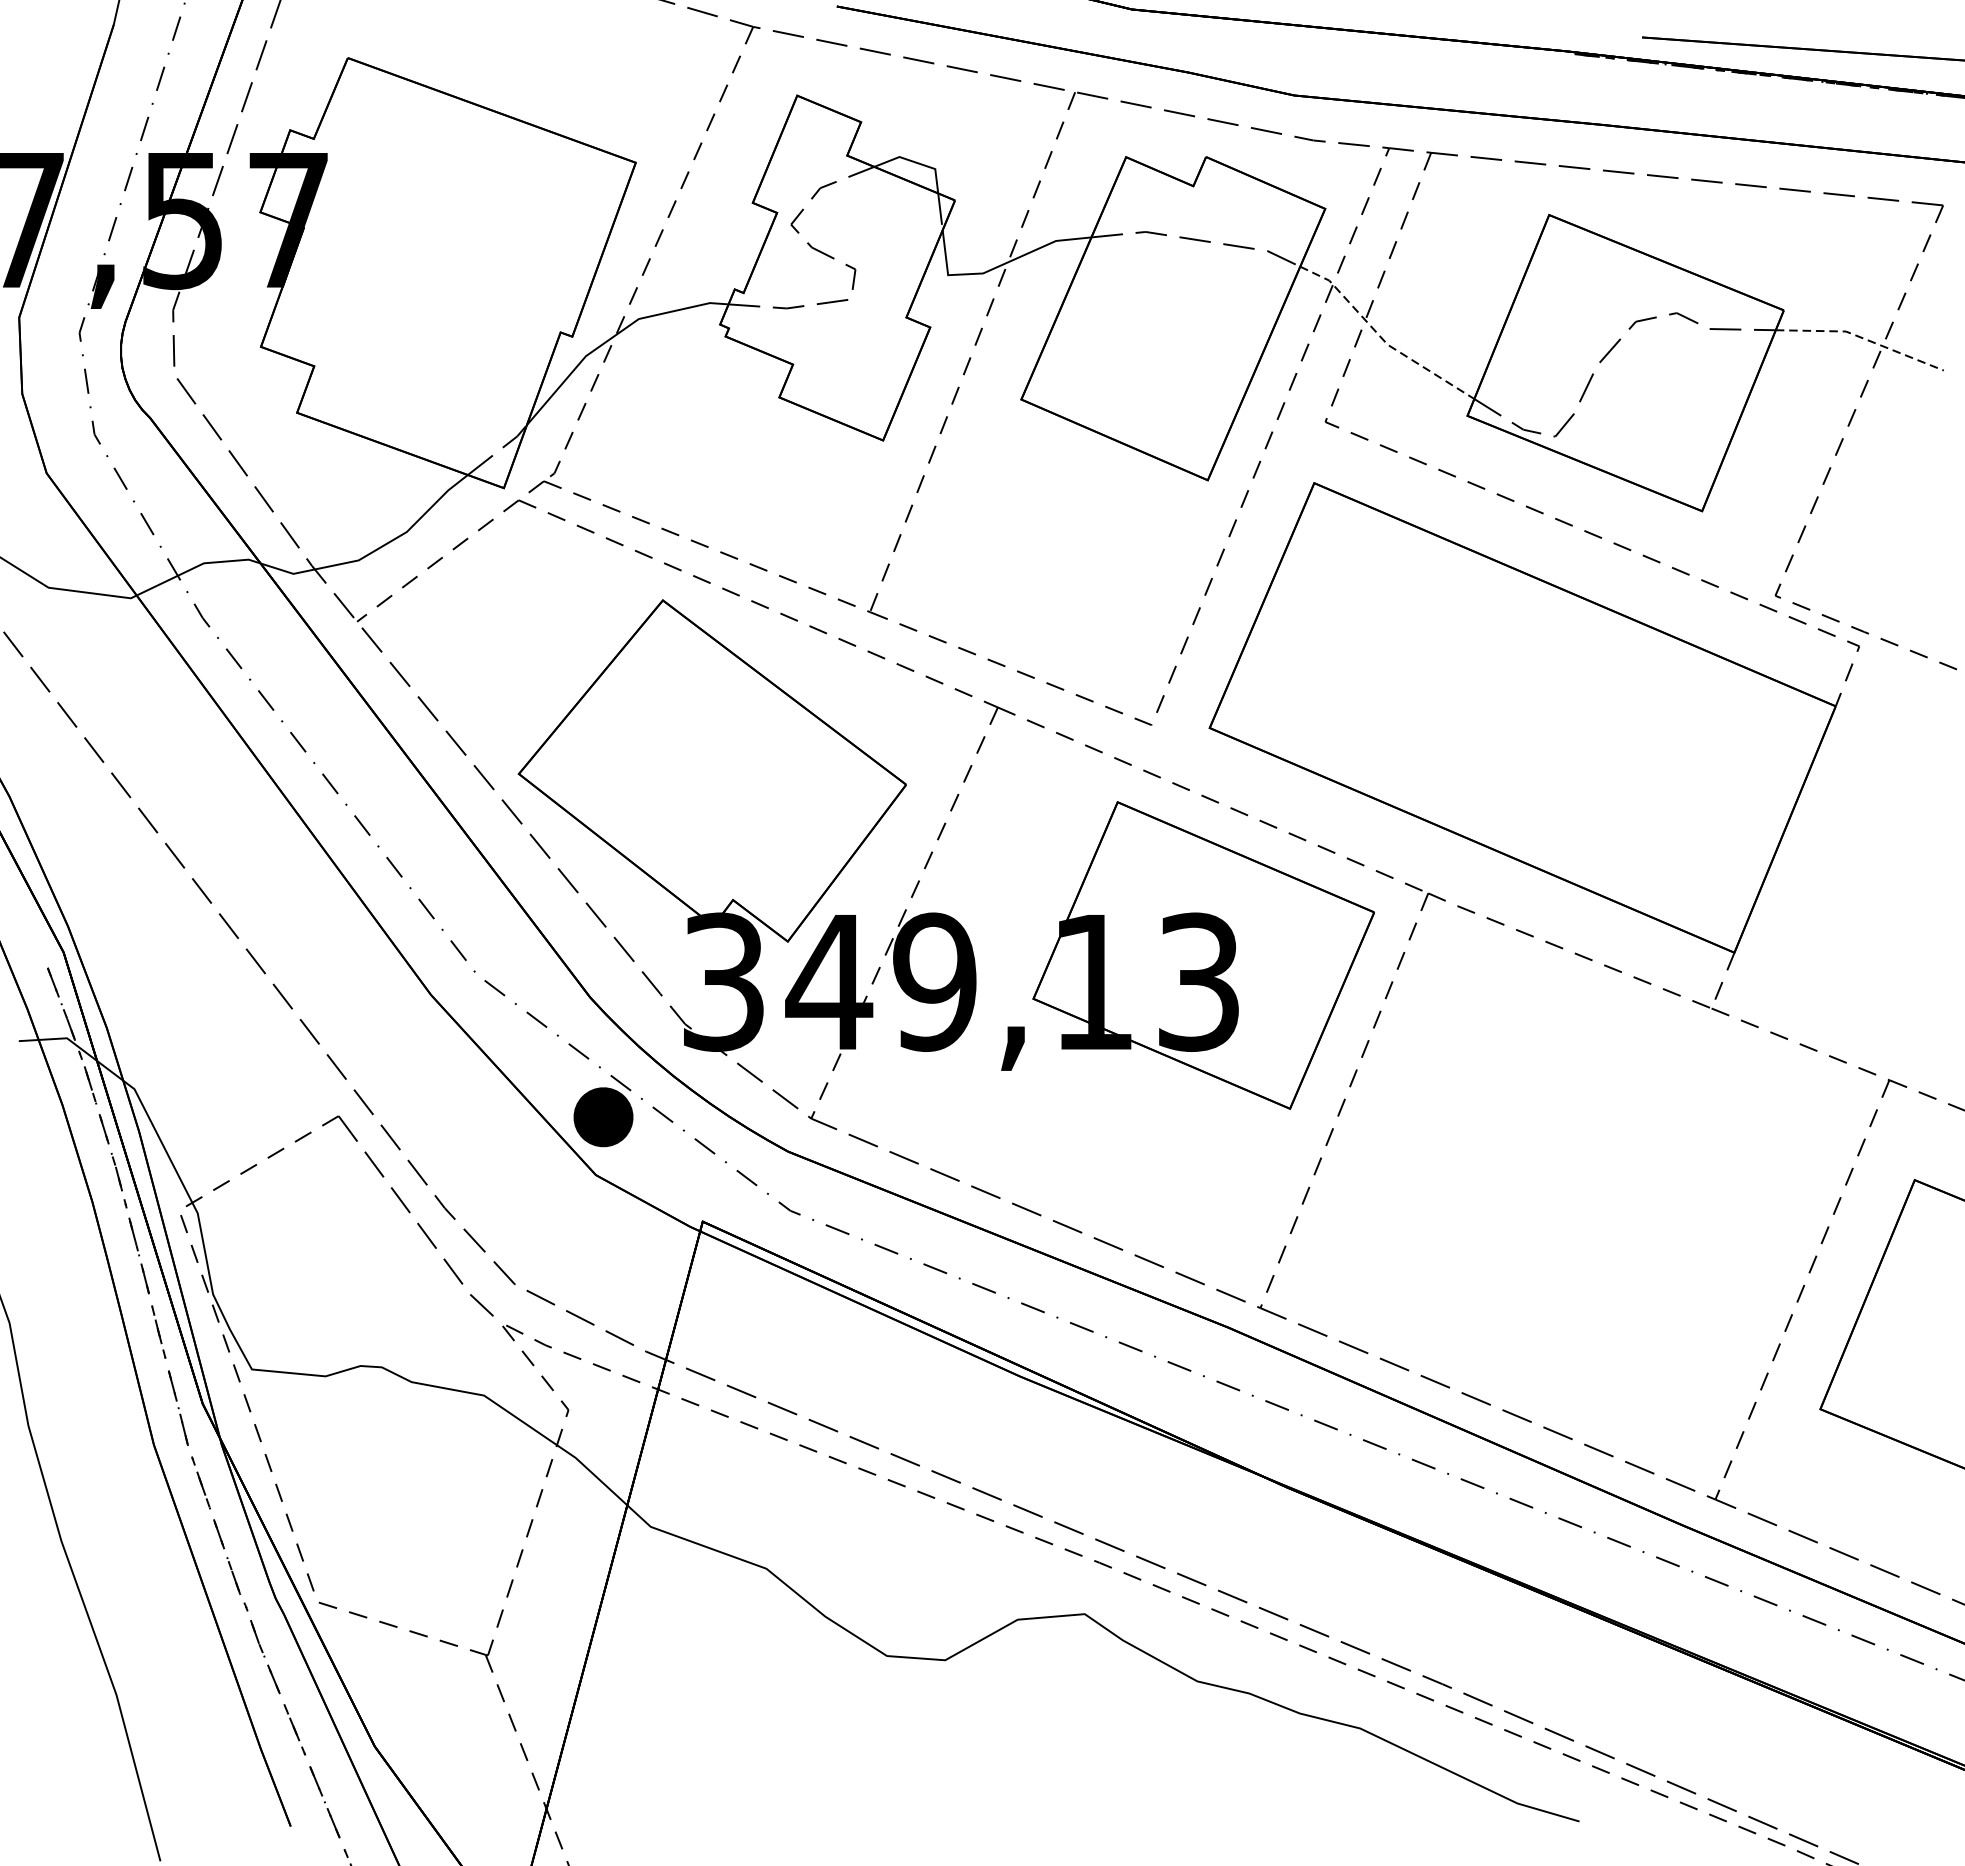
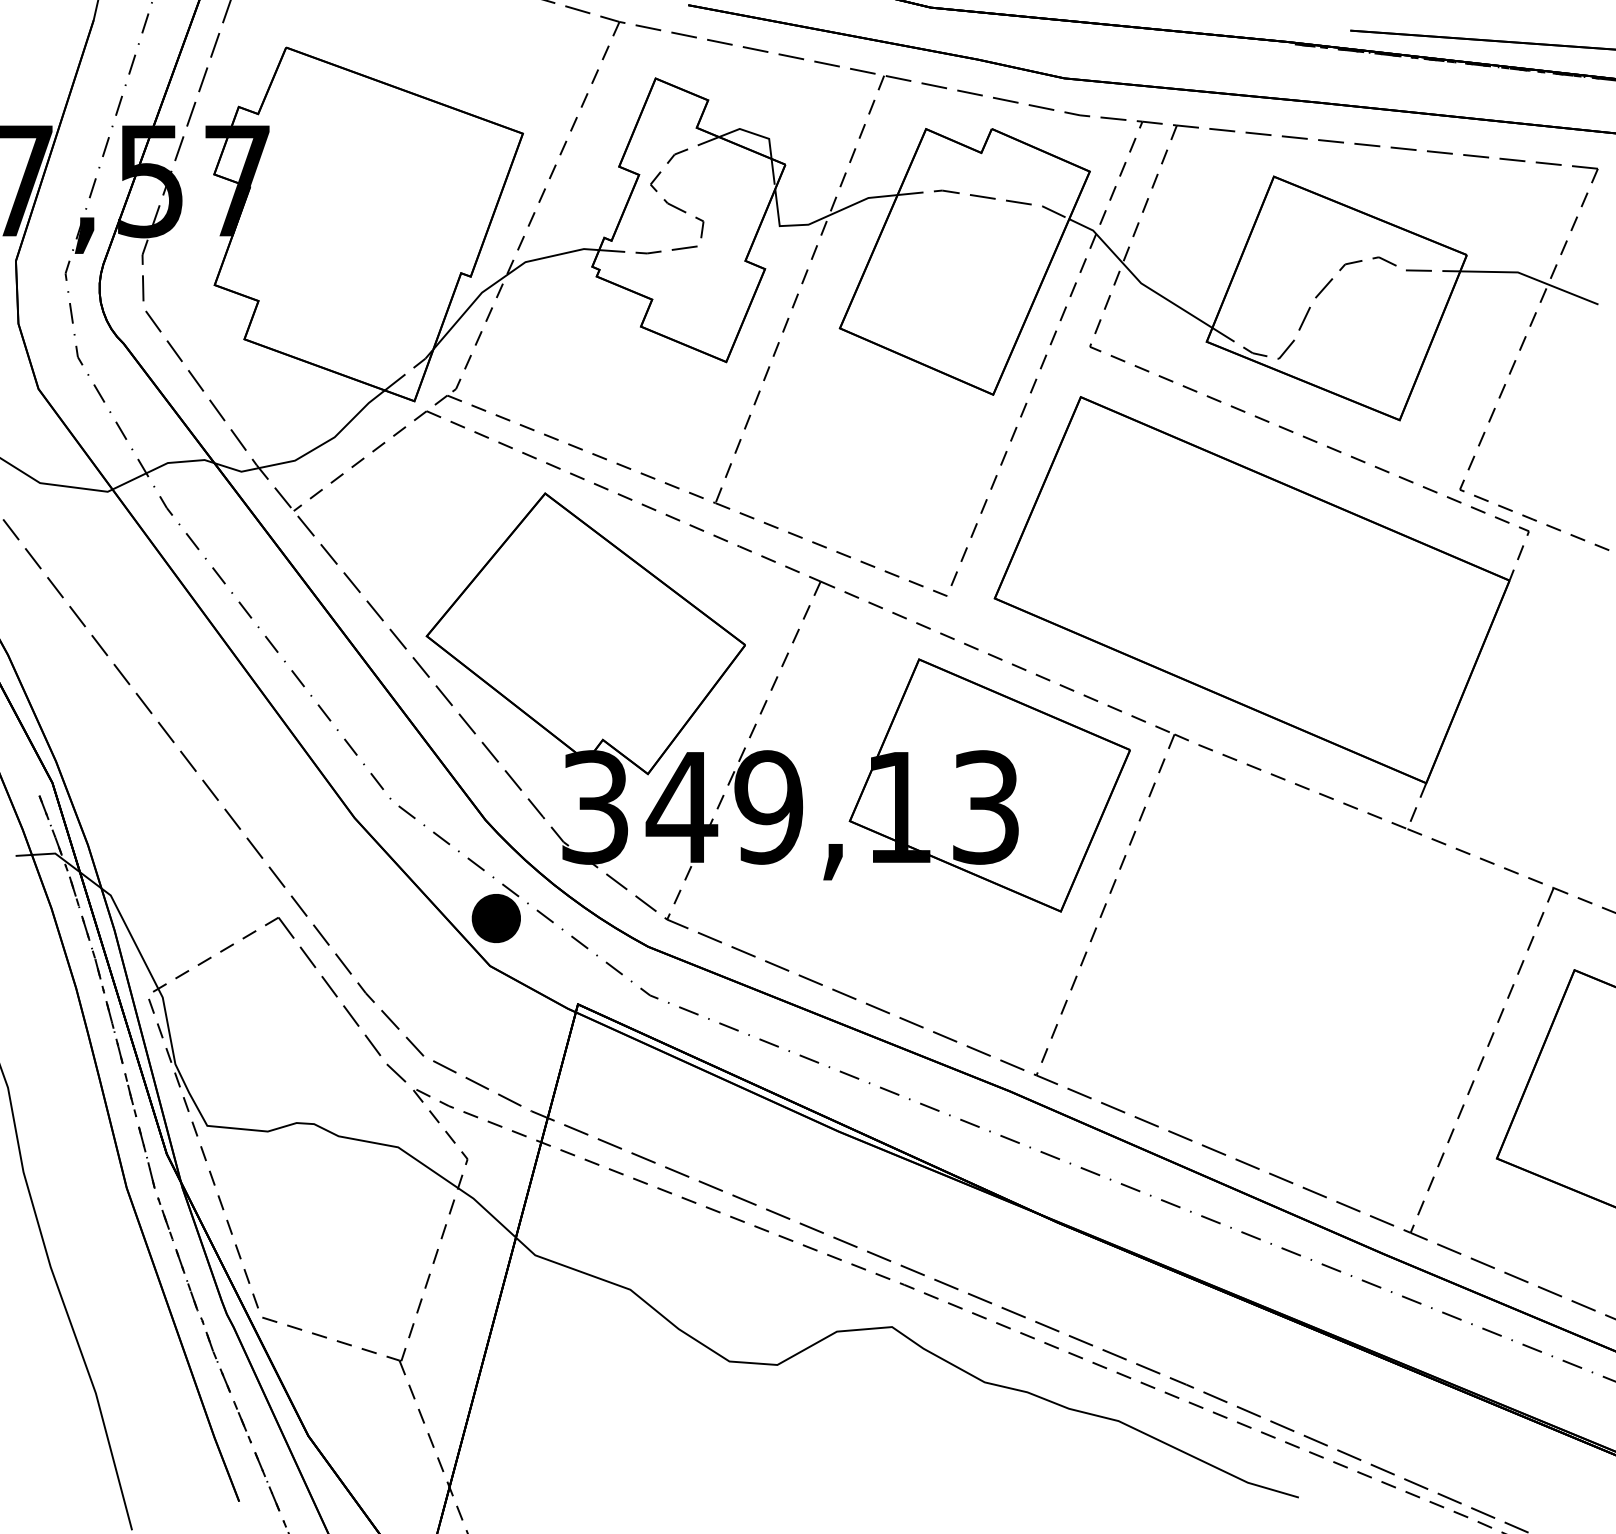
line: (1861, 337) -> (1530, 277), dashed -> solid
line: (1382, 338) -> (1136, 278), dashed -> solid

